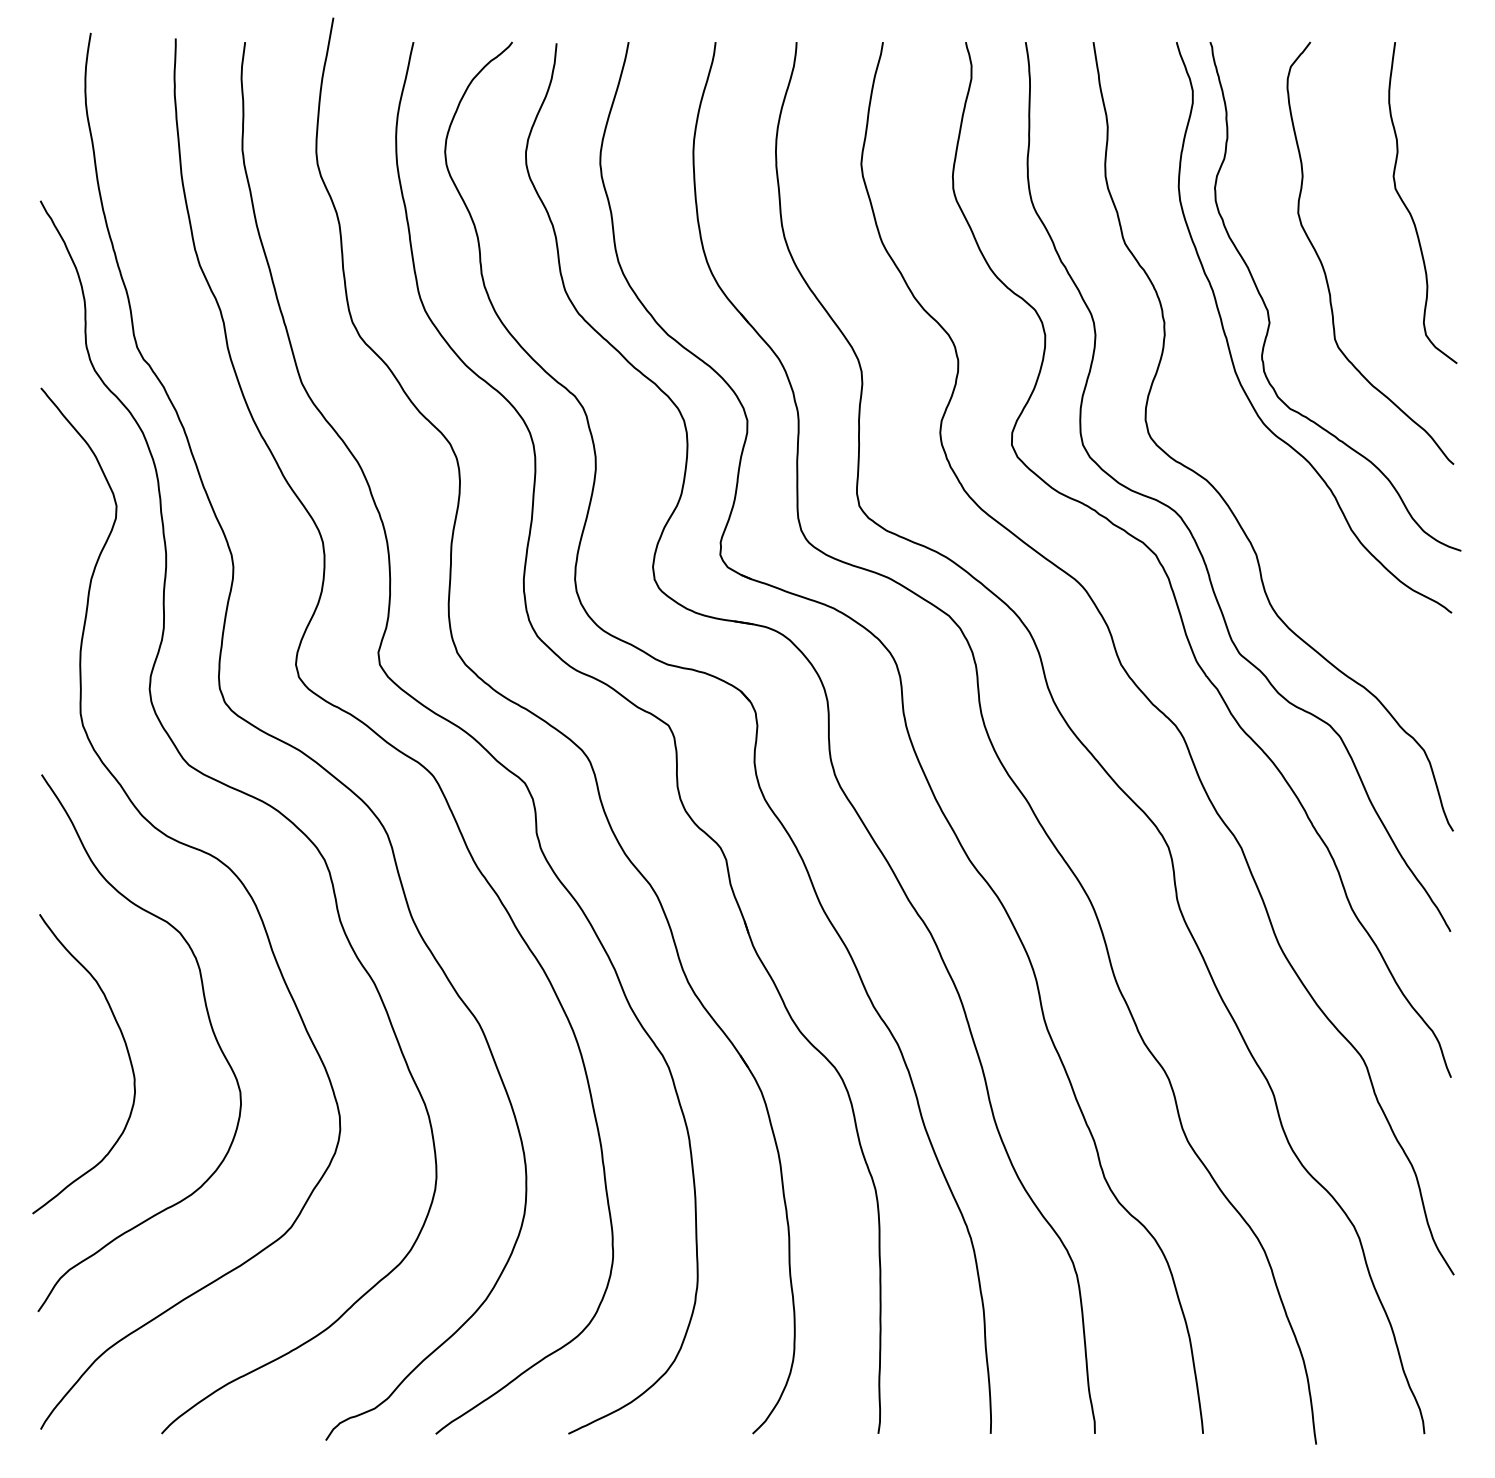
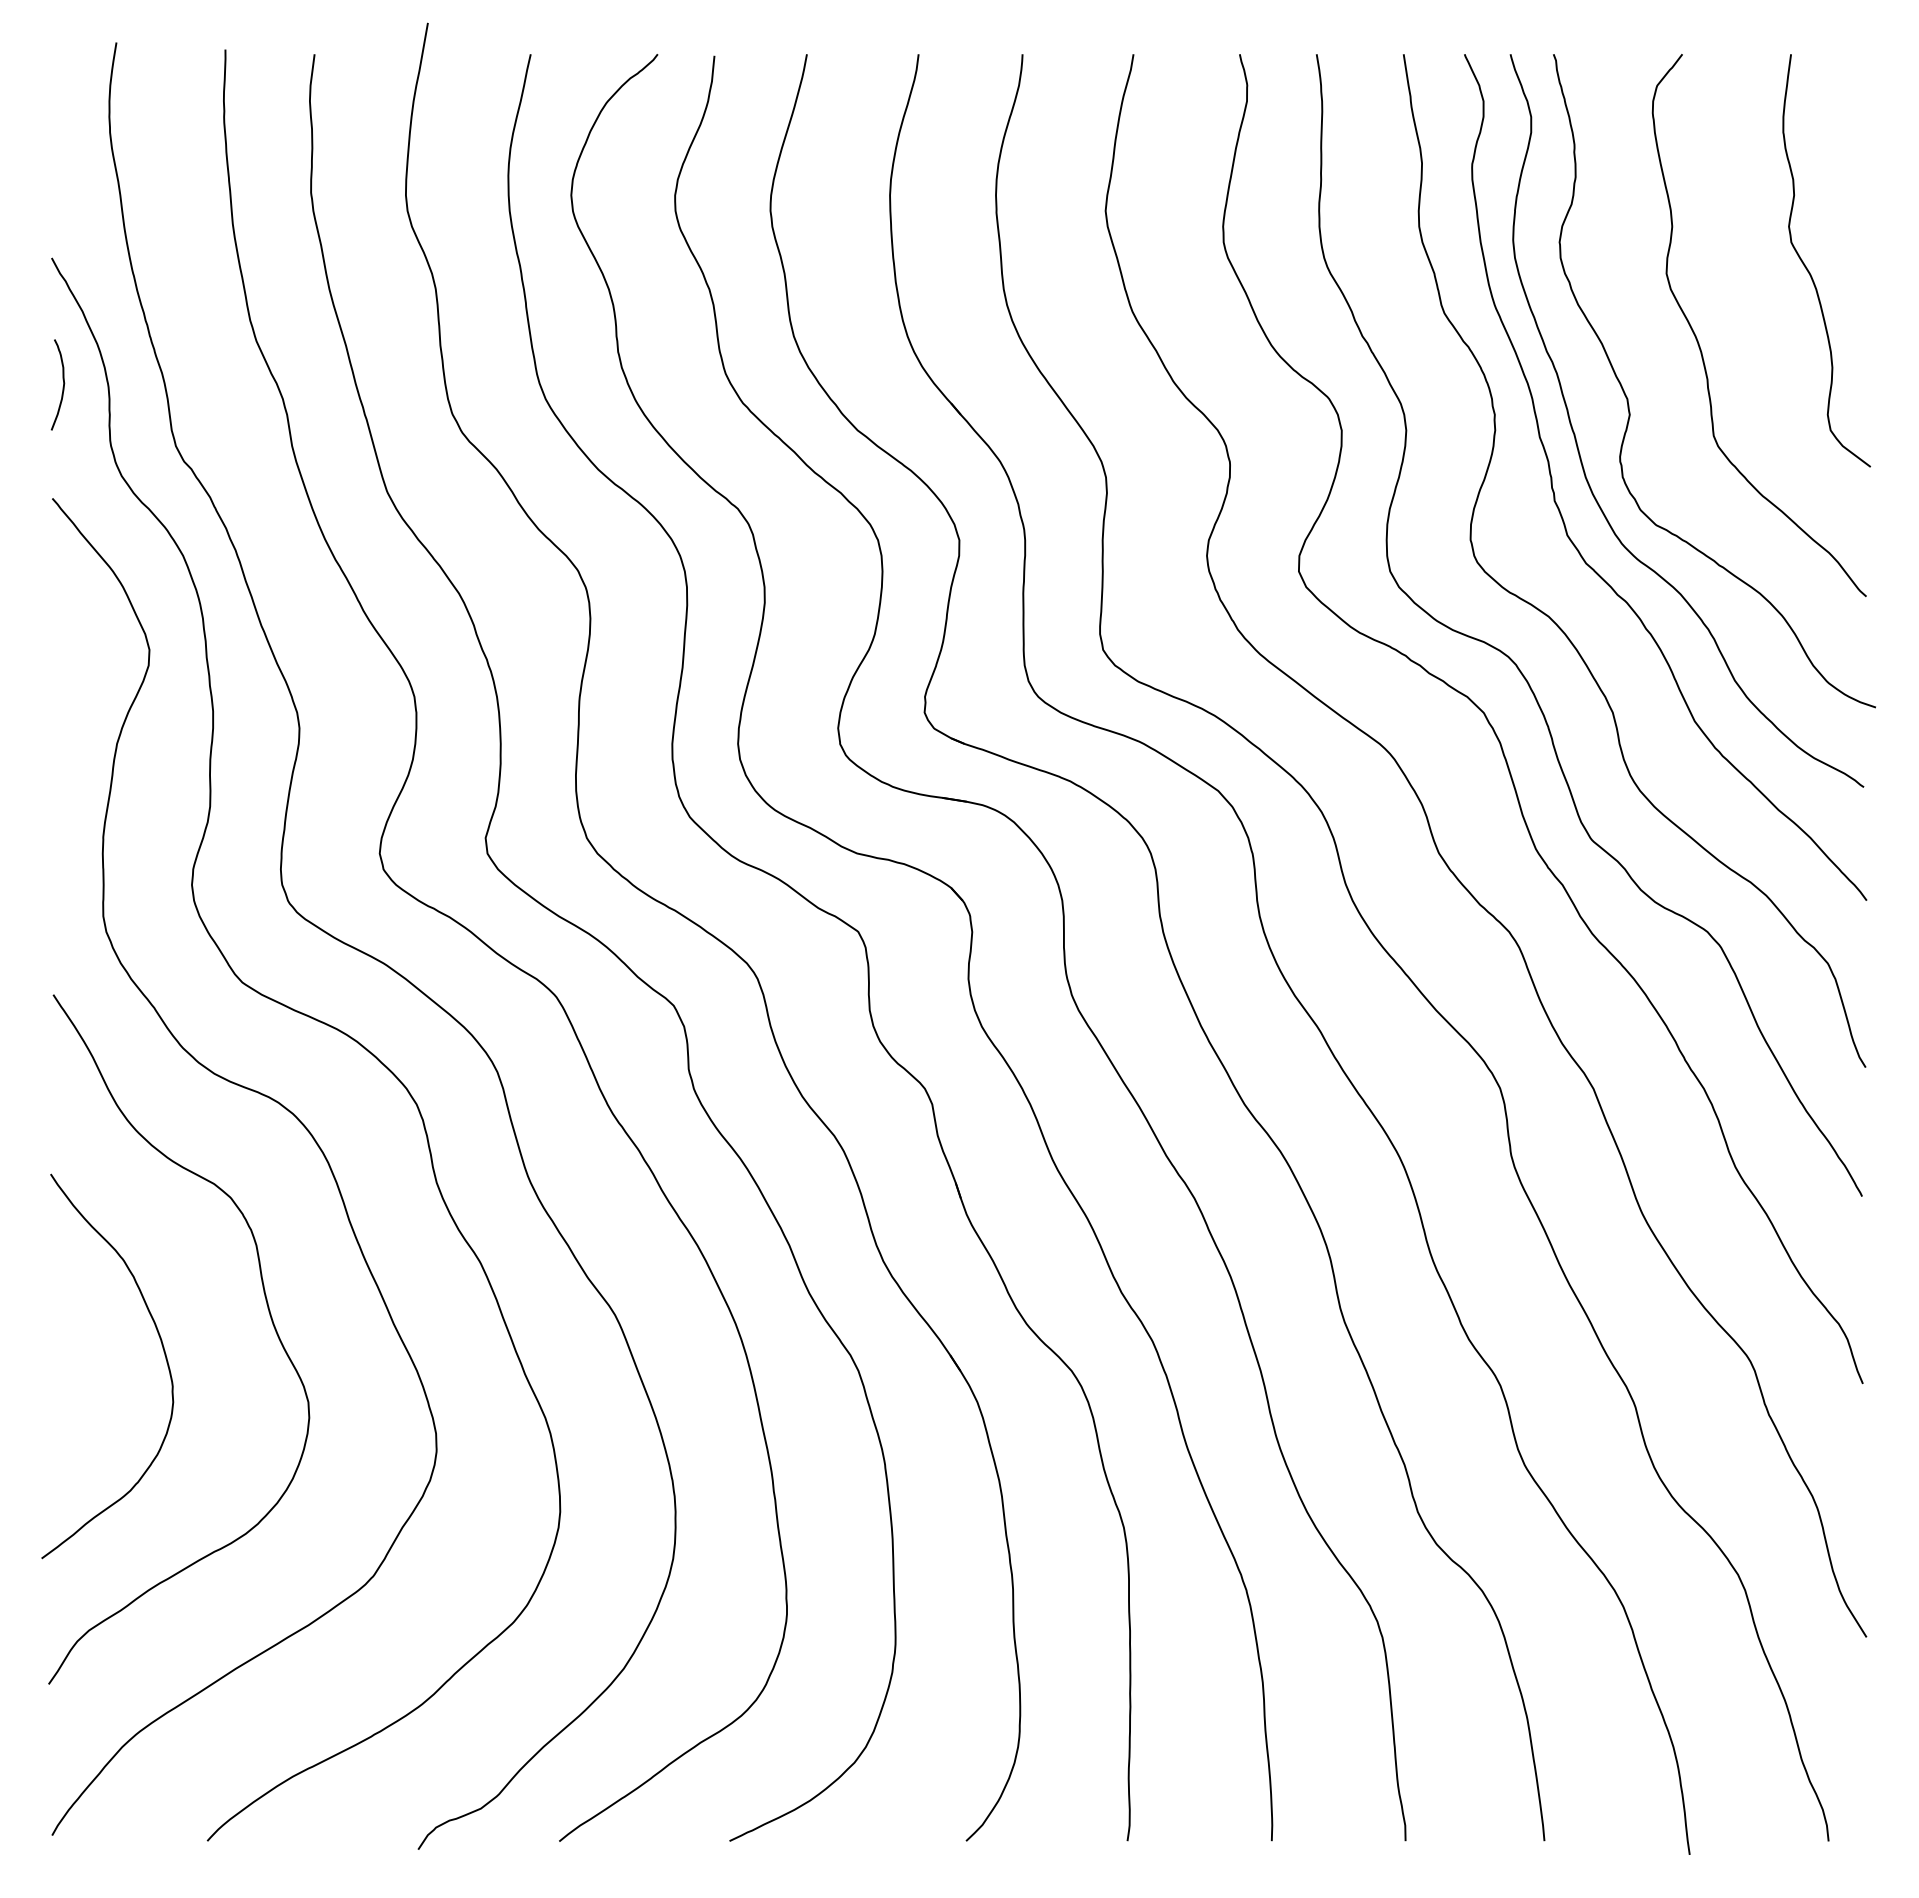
curve: (48, 301) -> (62, 387), added
curve: (1217, 401) -> (1562, 515), added

